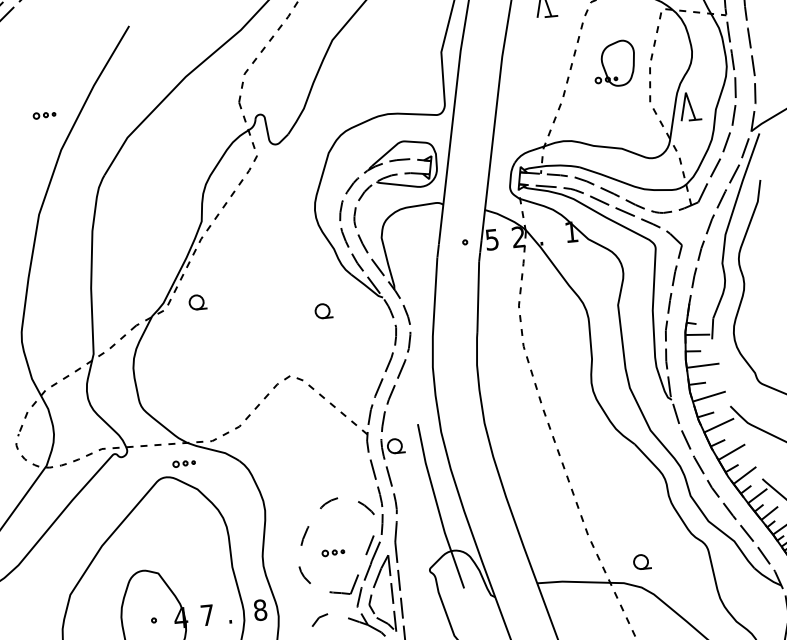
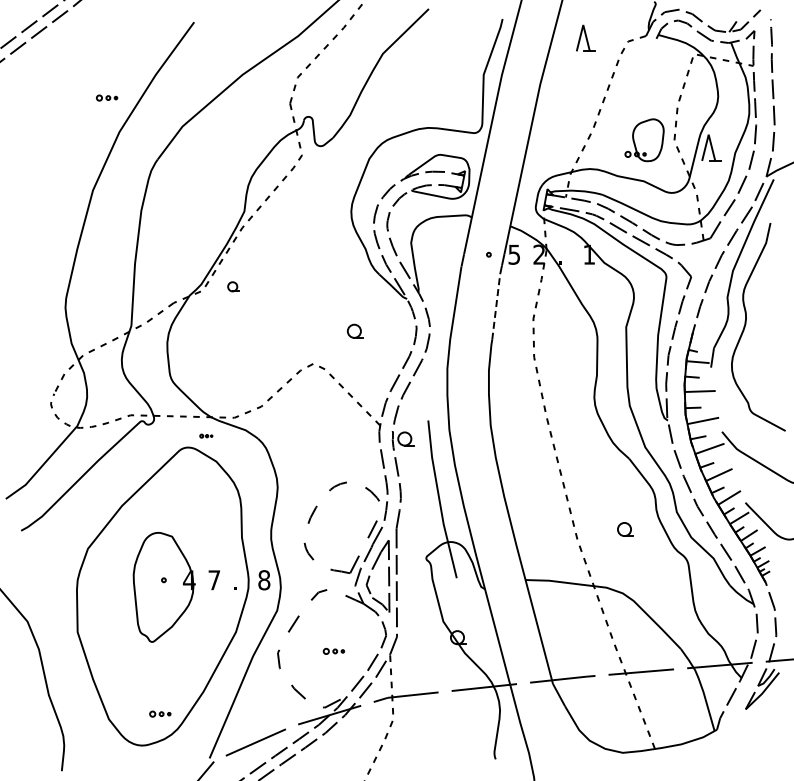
part: (614, 64) -> (644, 140), moved
line: (478, 296) -> (496, 306), solid -> dashed
part: (197, 302) -> (233, 286), size x0.7
part: (322, 310) -> (354, 330), moved
part: (184, 462) -> (206, 435), size x0.6
part: (333, 552) -> (337, 532), removed
part: (642, 561) -> (625, 529), moved

